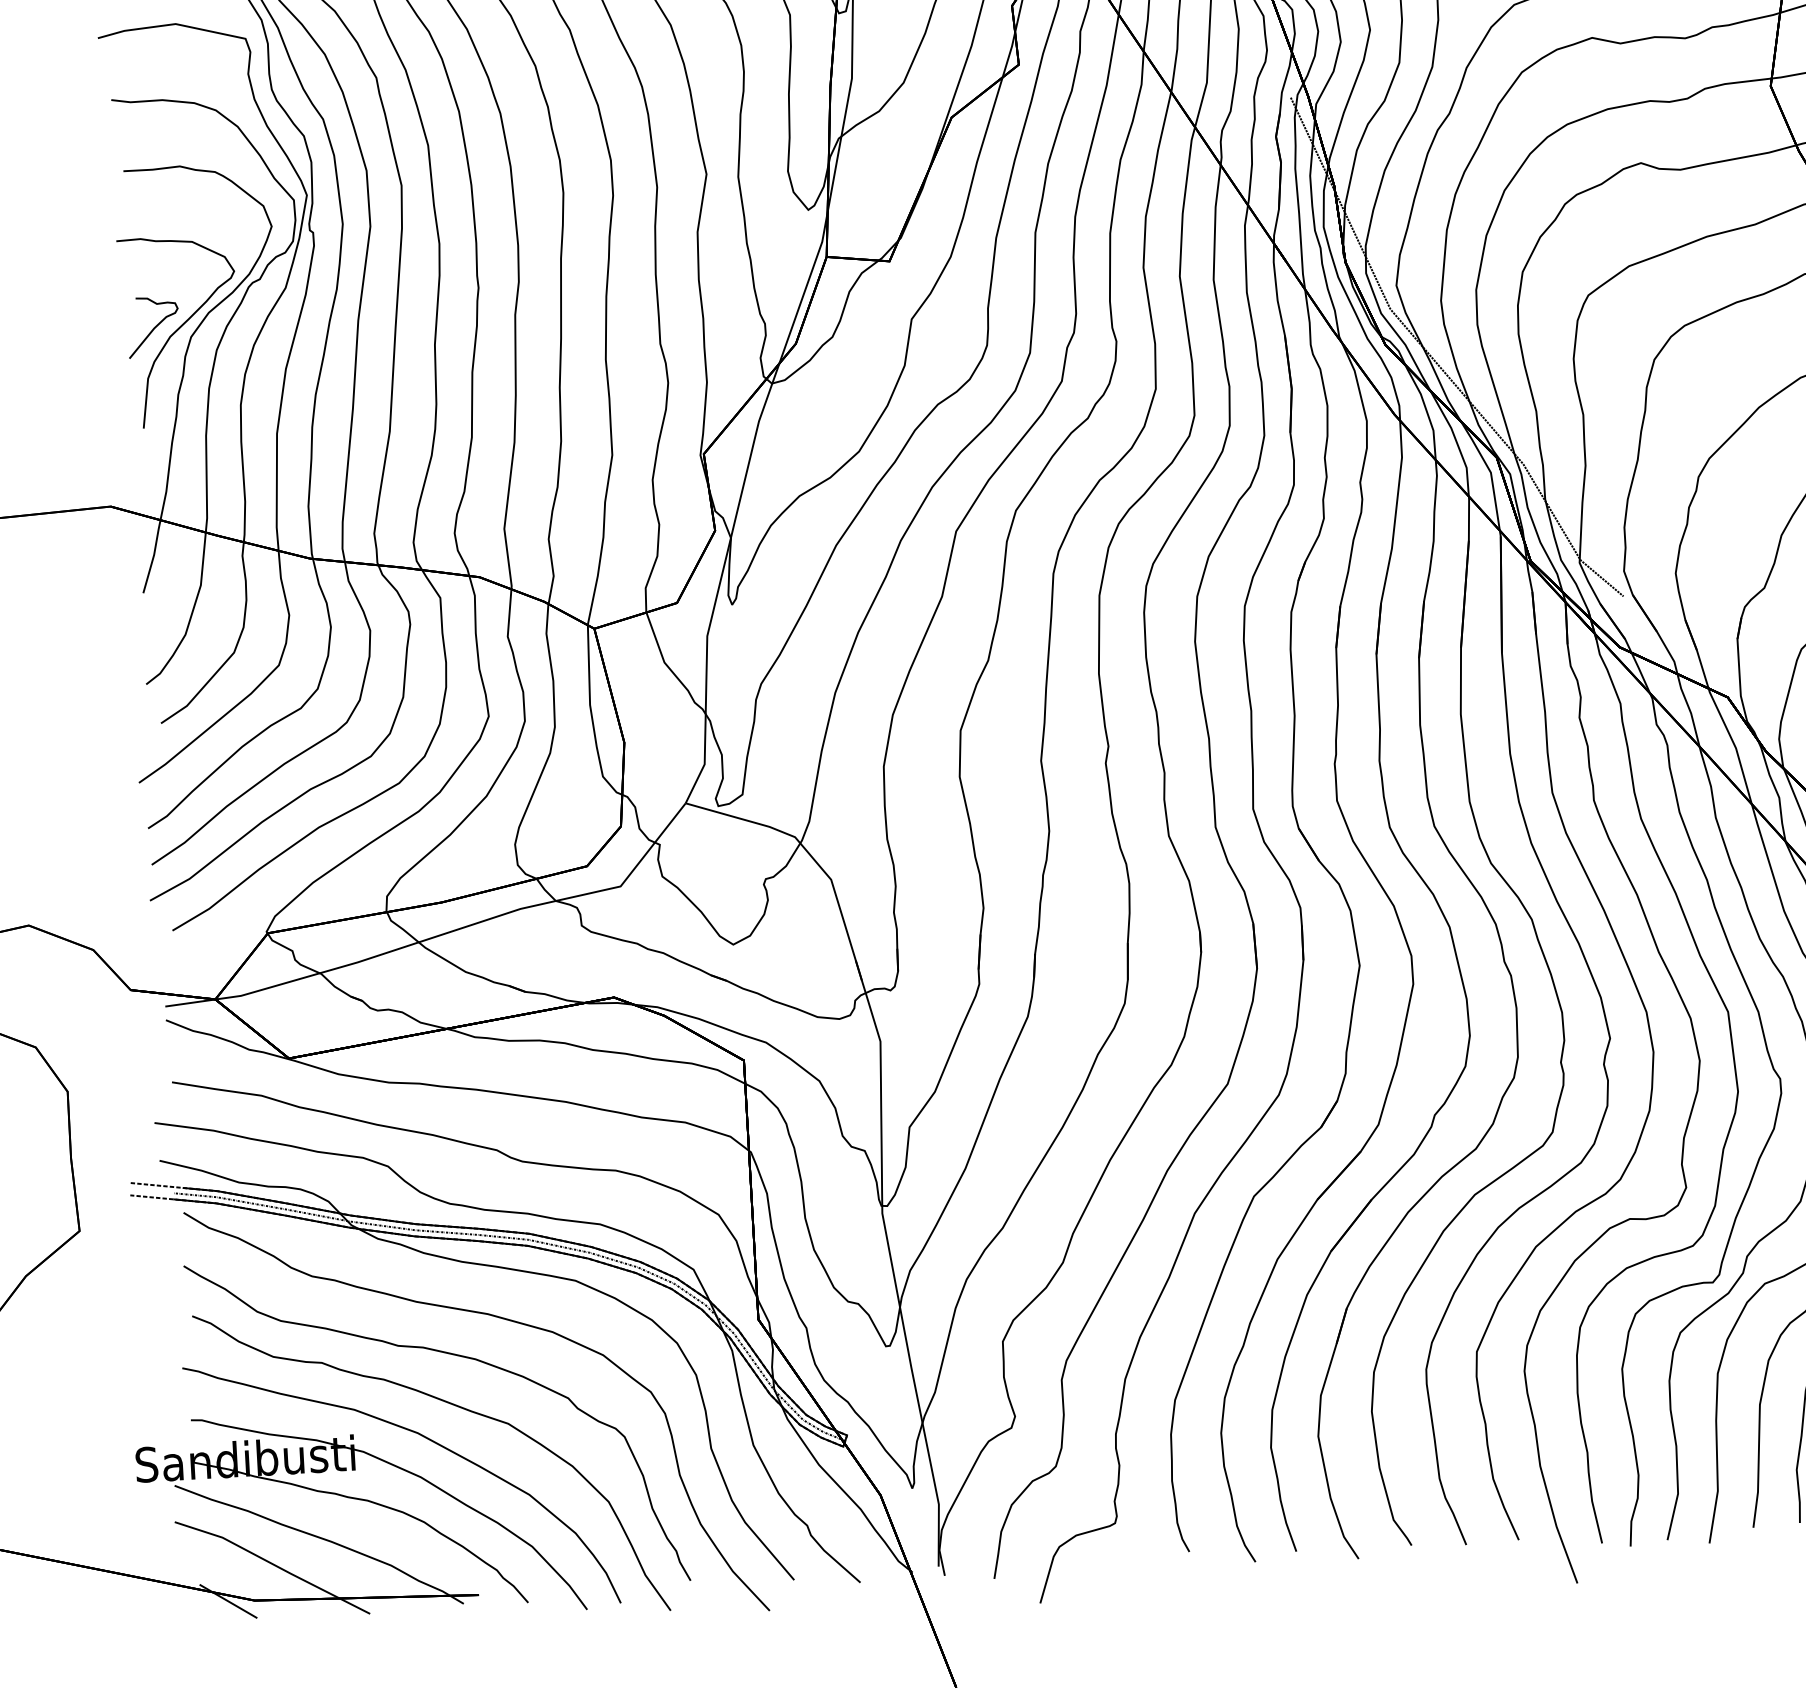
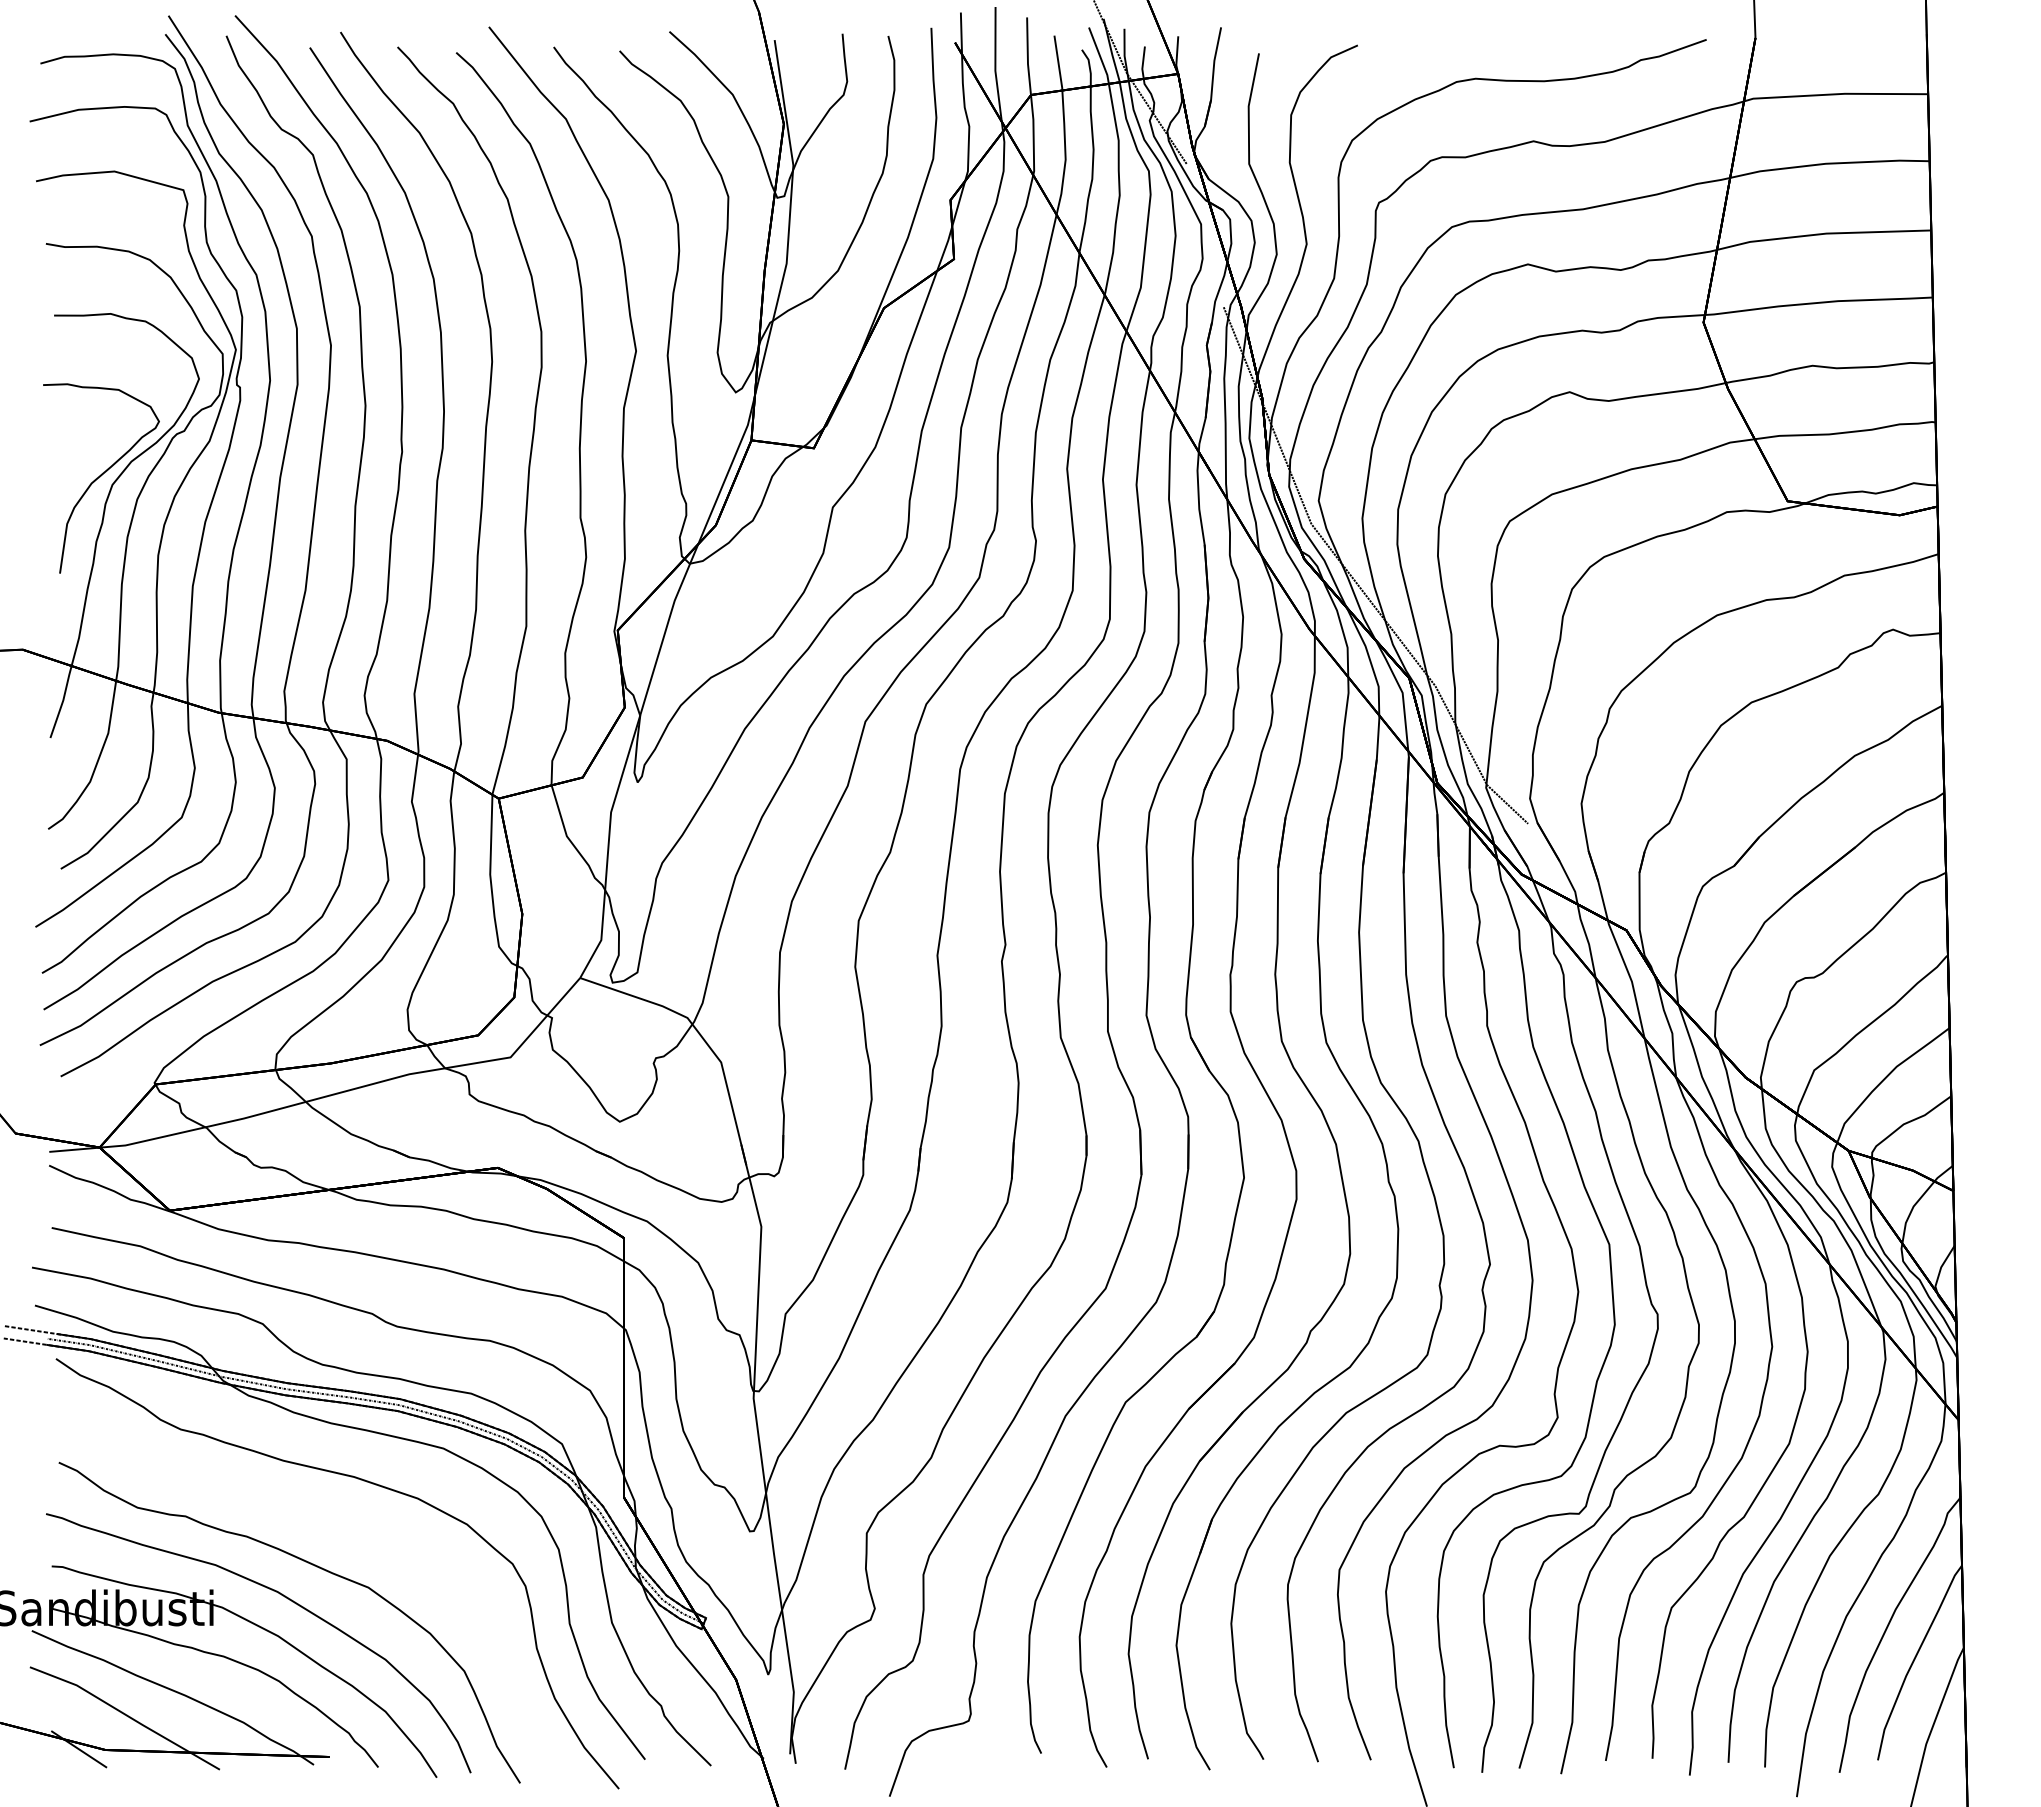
curve: (154, 326) -> (76, 472), removed
curve: (453, 1355) -> (317, 1516), removed

